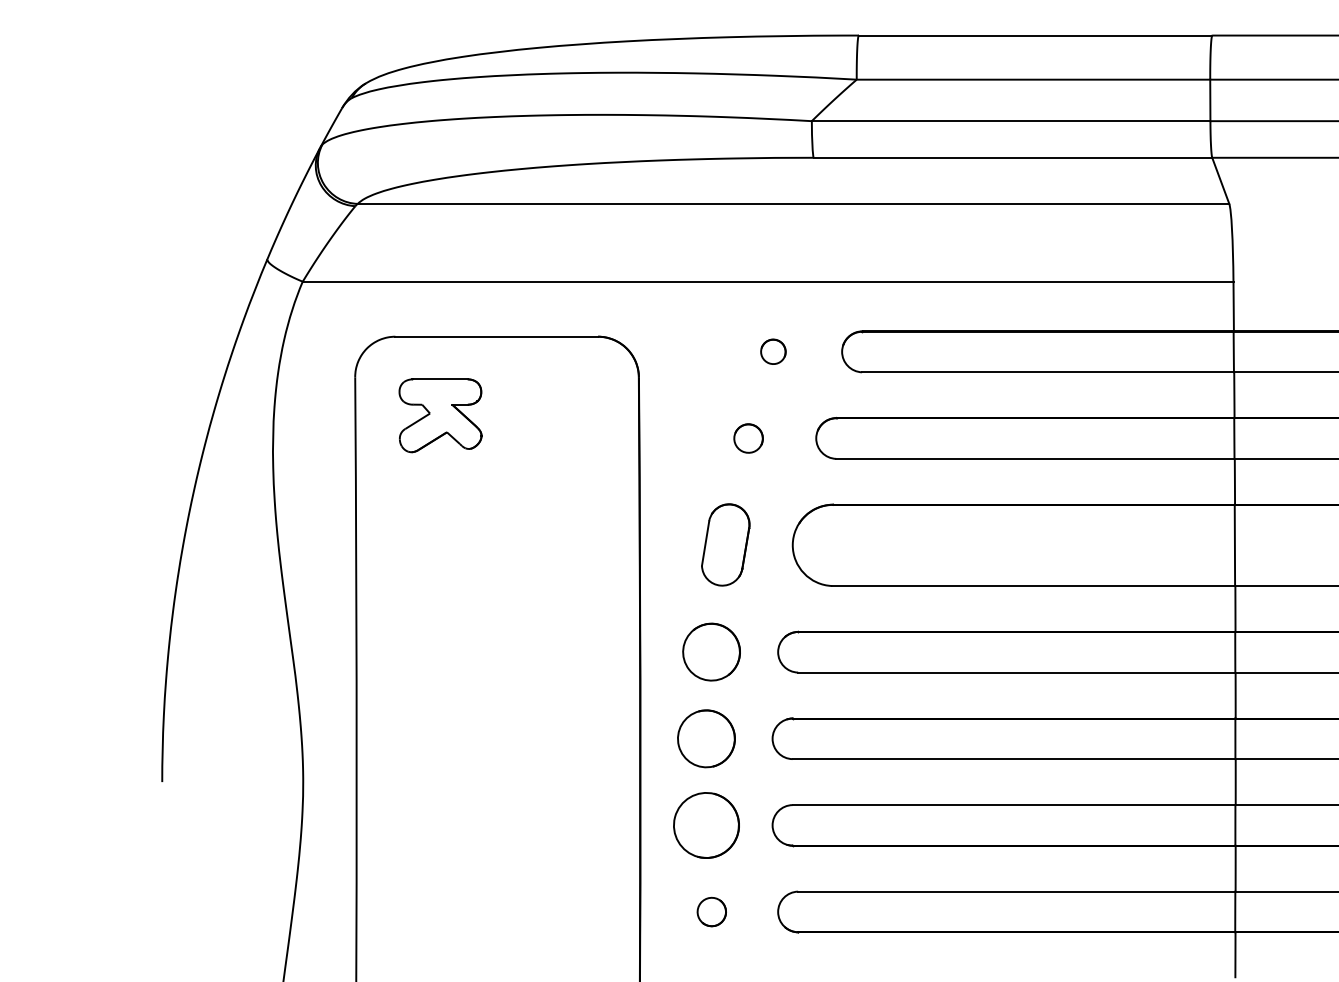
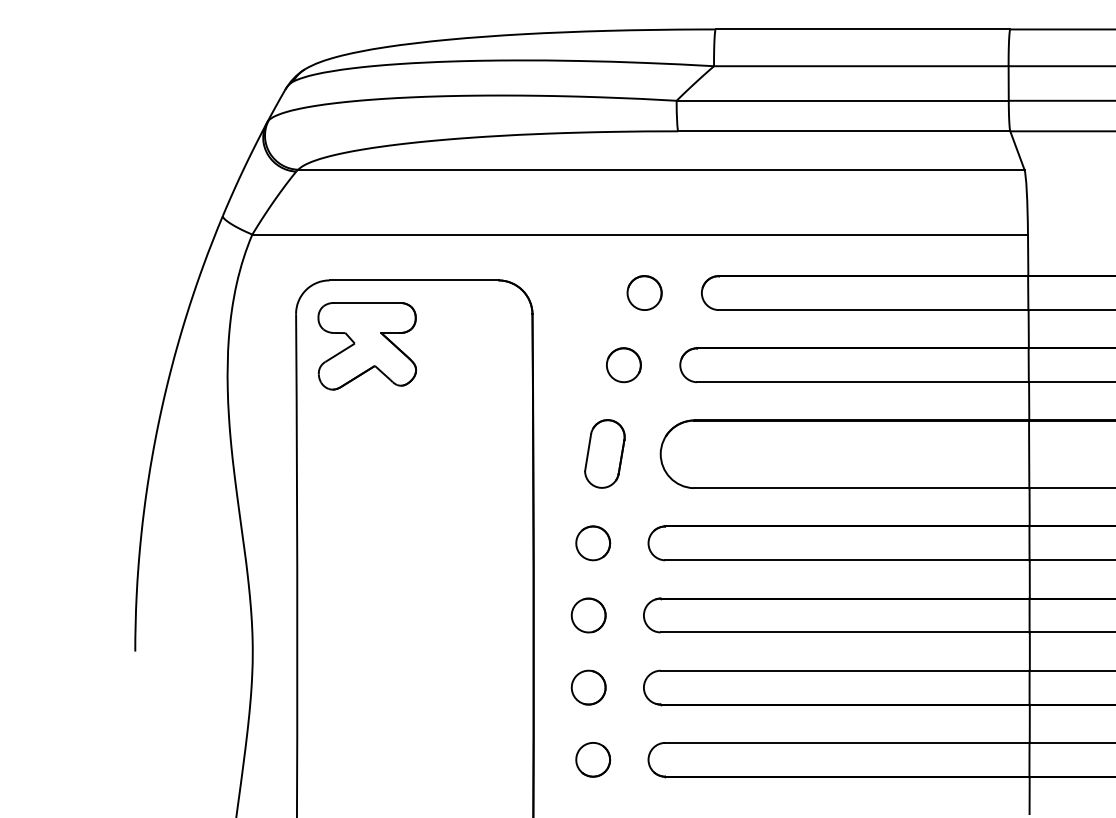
part: (773, 351) -> (644, 292), size x1.67
part: (439, 416) -> (366, 346), size x1.43
part: (748, 438) -> (623, 365), size x1.43
part: (712, 652) -> (593, 543), size x0.71
part: (706, 738) -> (588, 615), size x0.71
part: (706, 825) -> (588, 687), size x0.62
part: (712, 911) -> (593, 759), size x1.43

